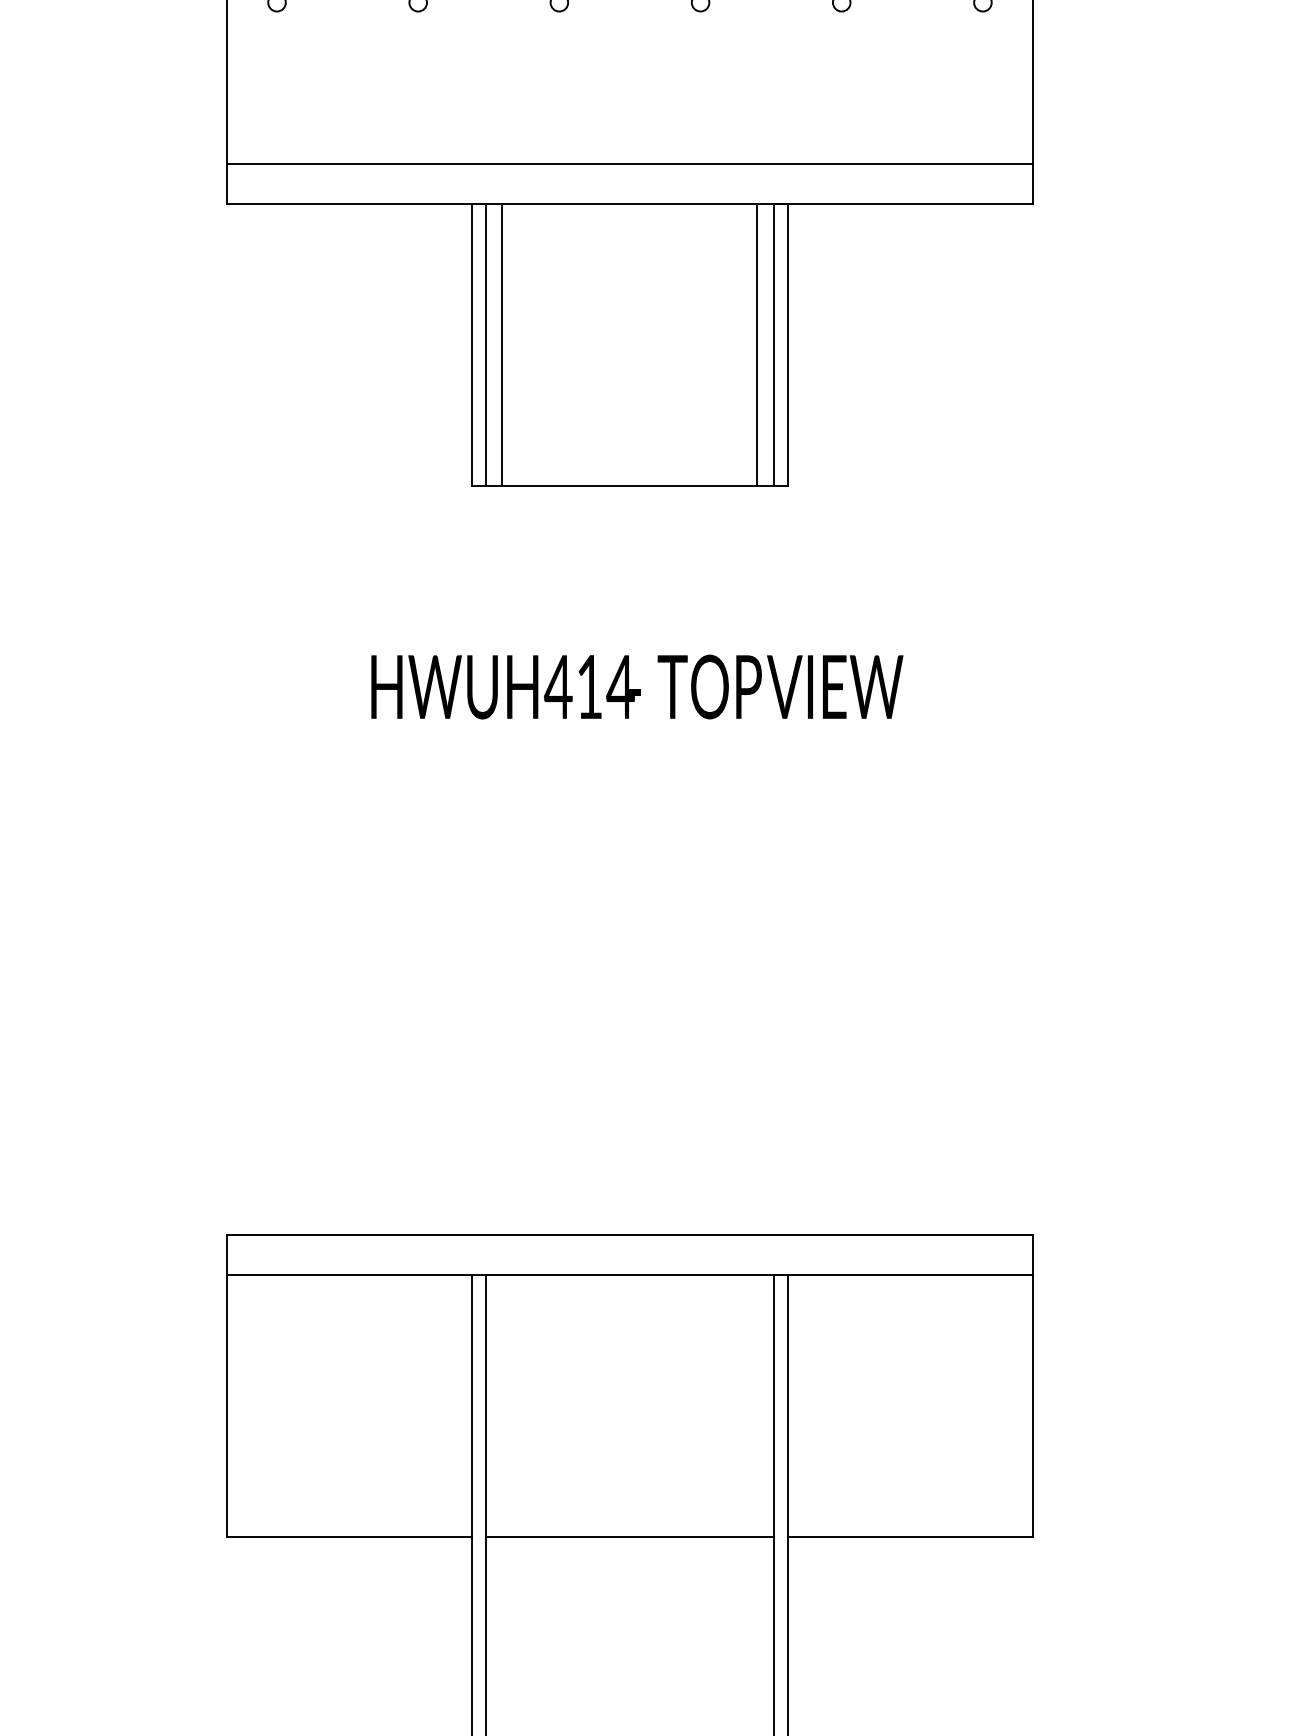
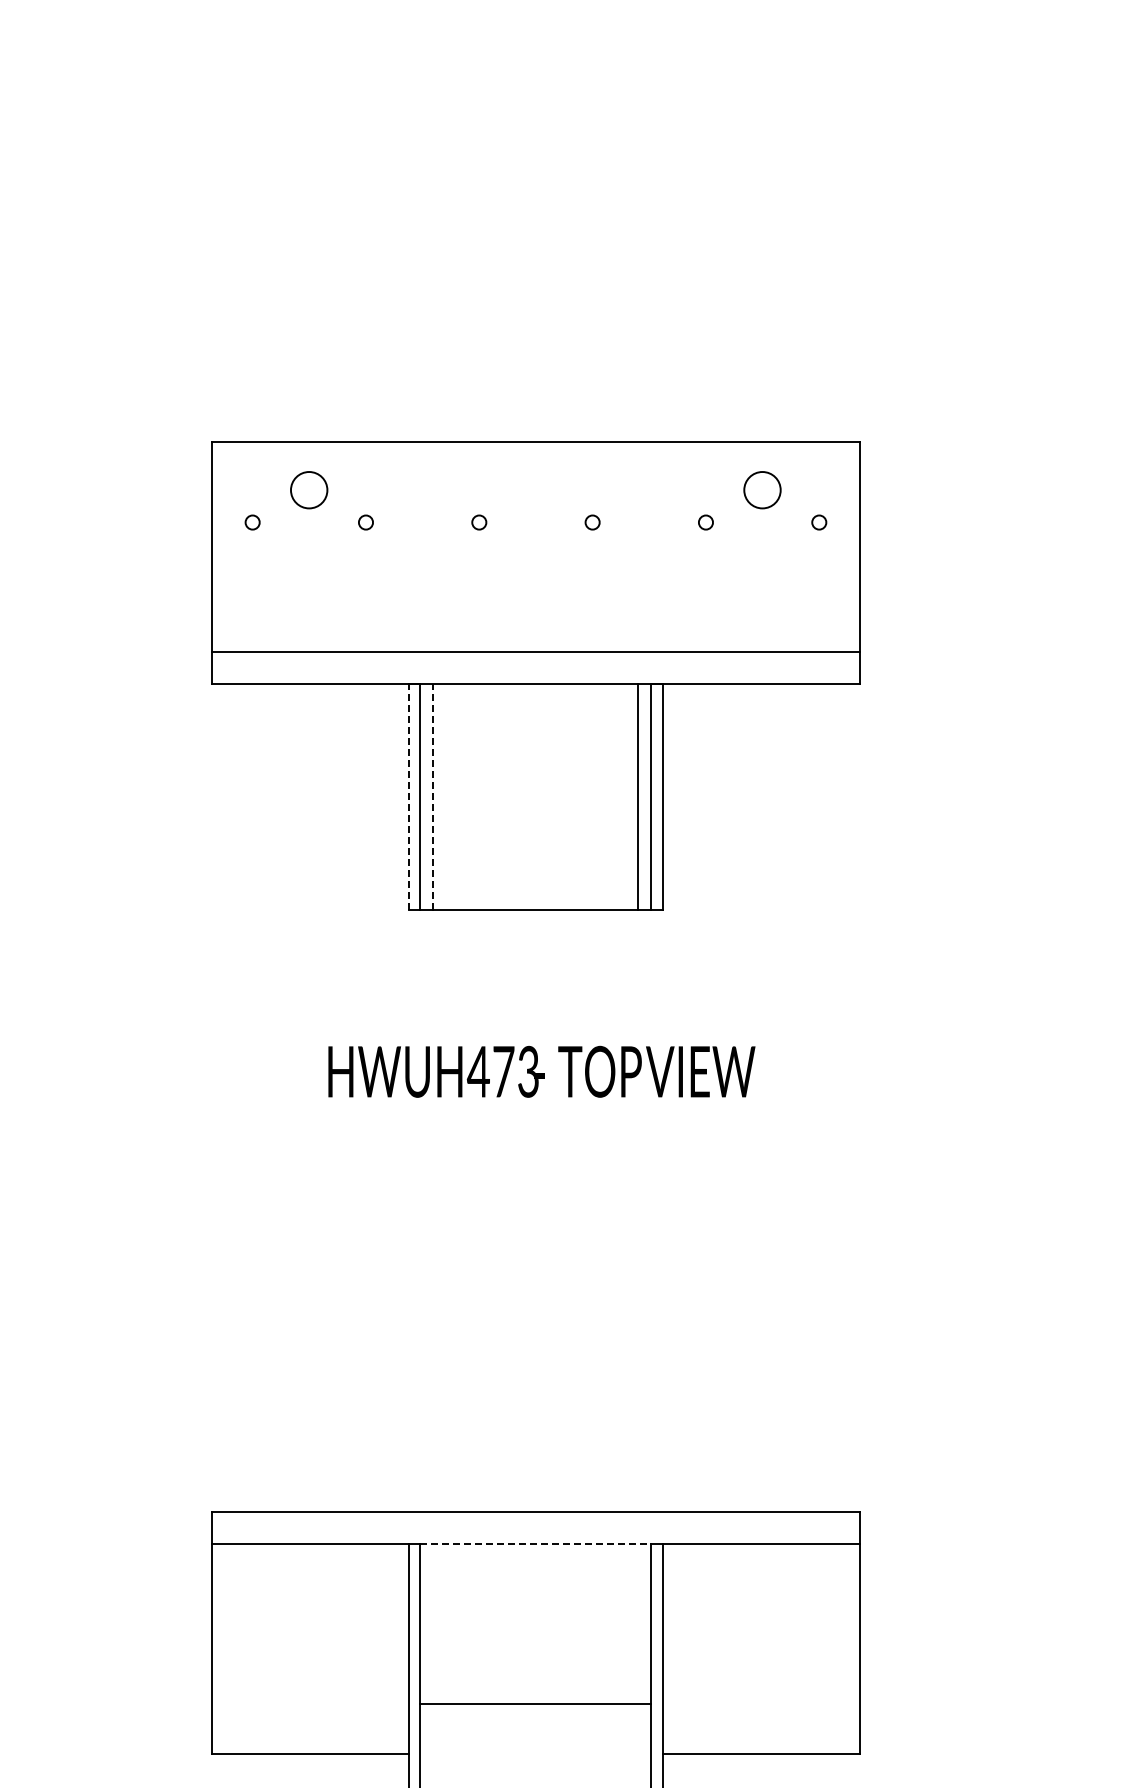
line: (472, 344) -> (409, 796), solid -> dashed
line: (502, 344) -> (433, 796), solid -> dashed
text: (605, 686) -> (516, 1071), HWUH414 -> HWUH473
line: (630, 1274) -> (536, 1543), solid -> dashed
line: (629, 1537) -> (535, 1704), moved

